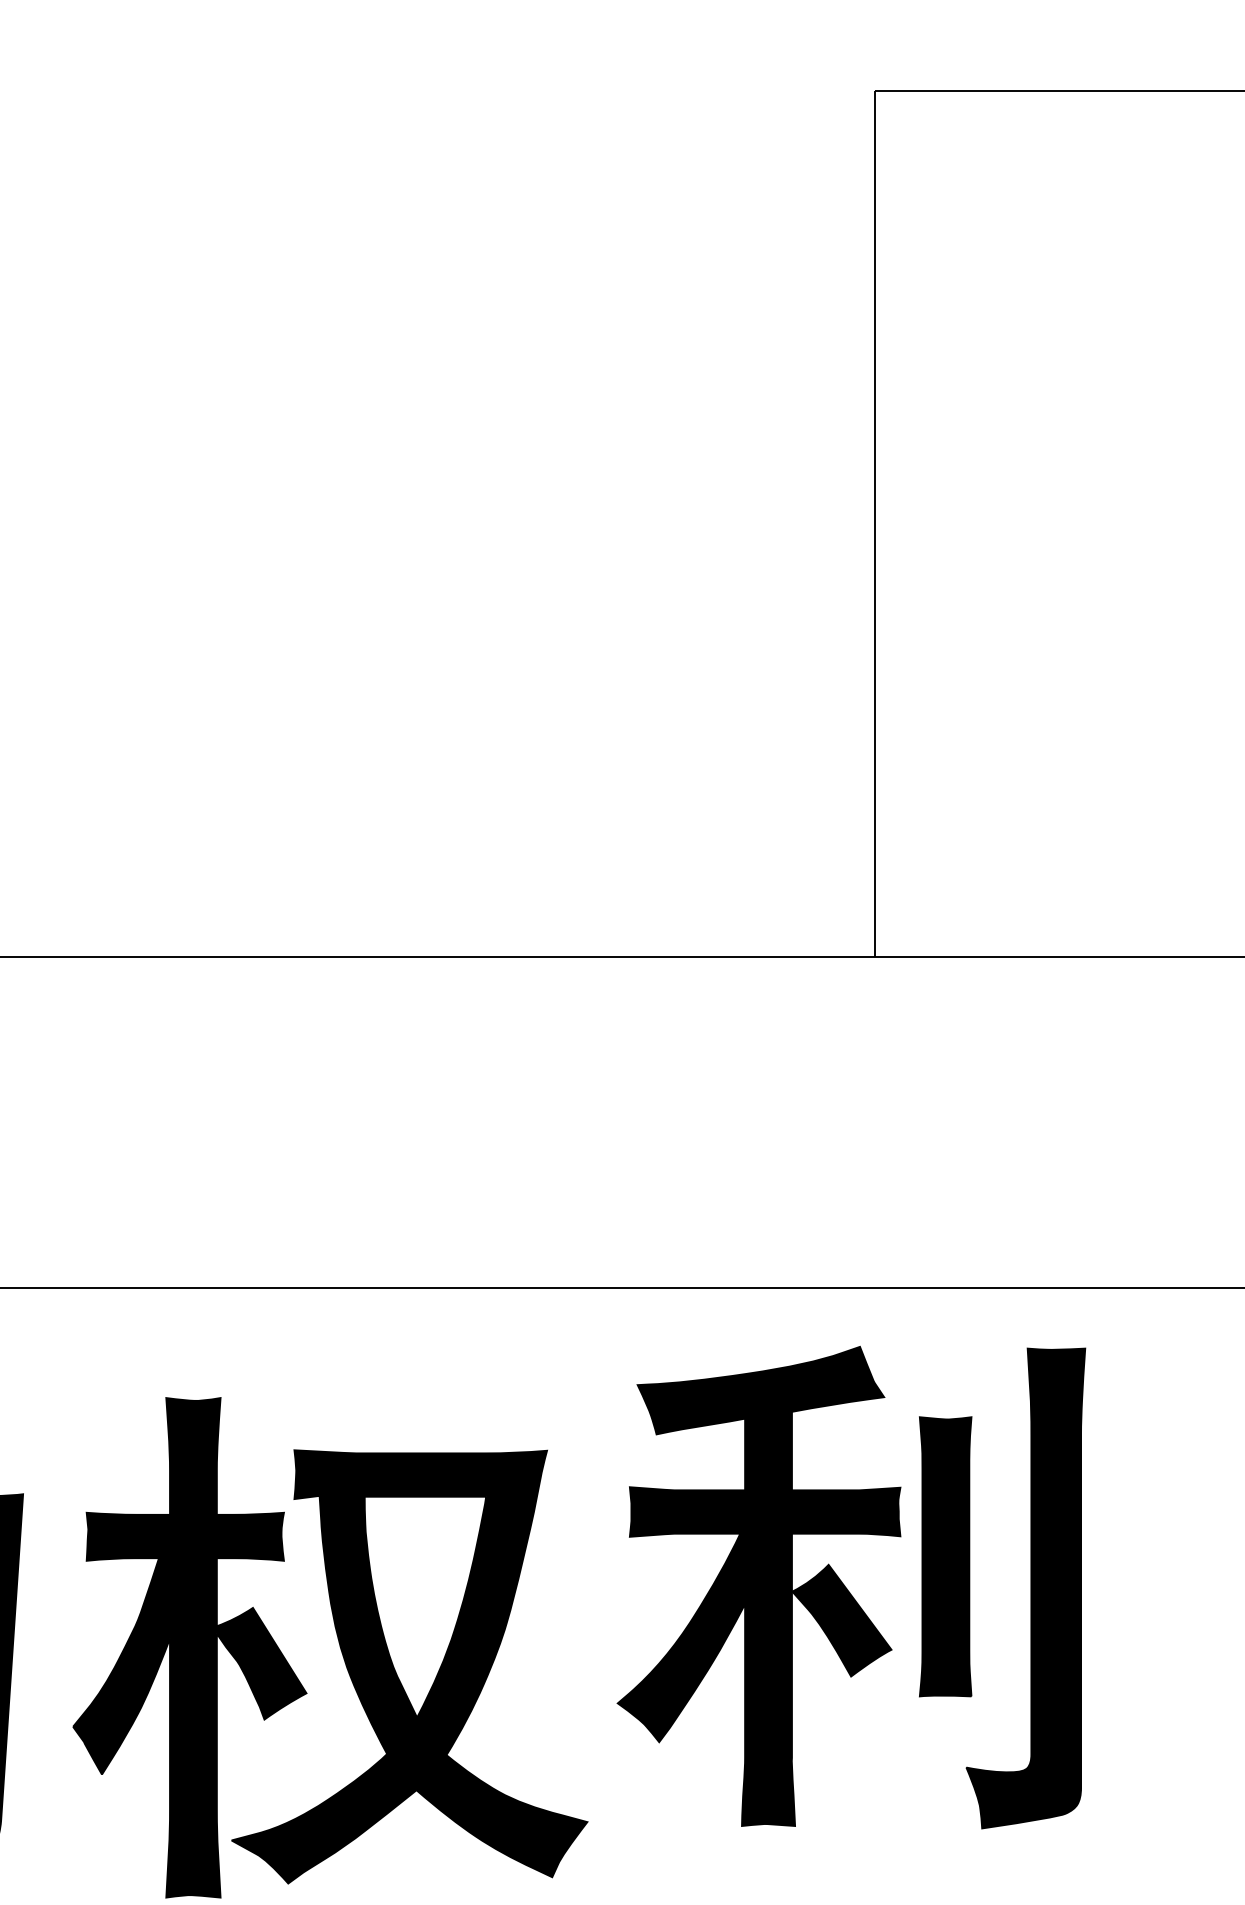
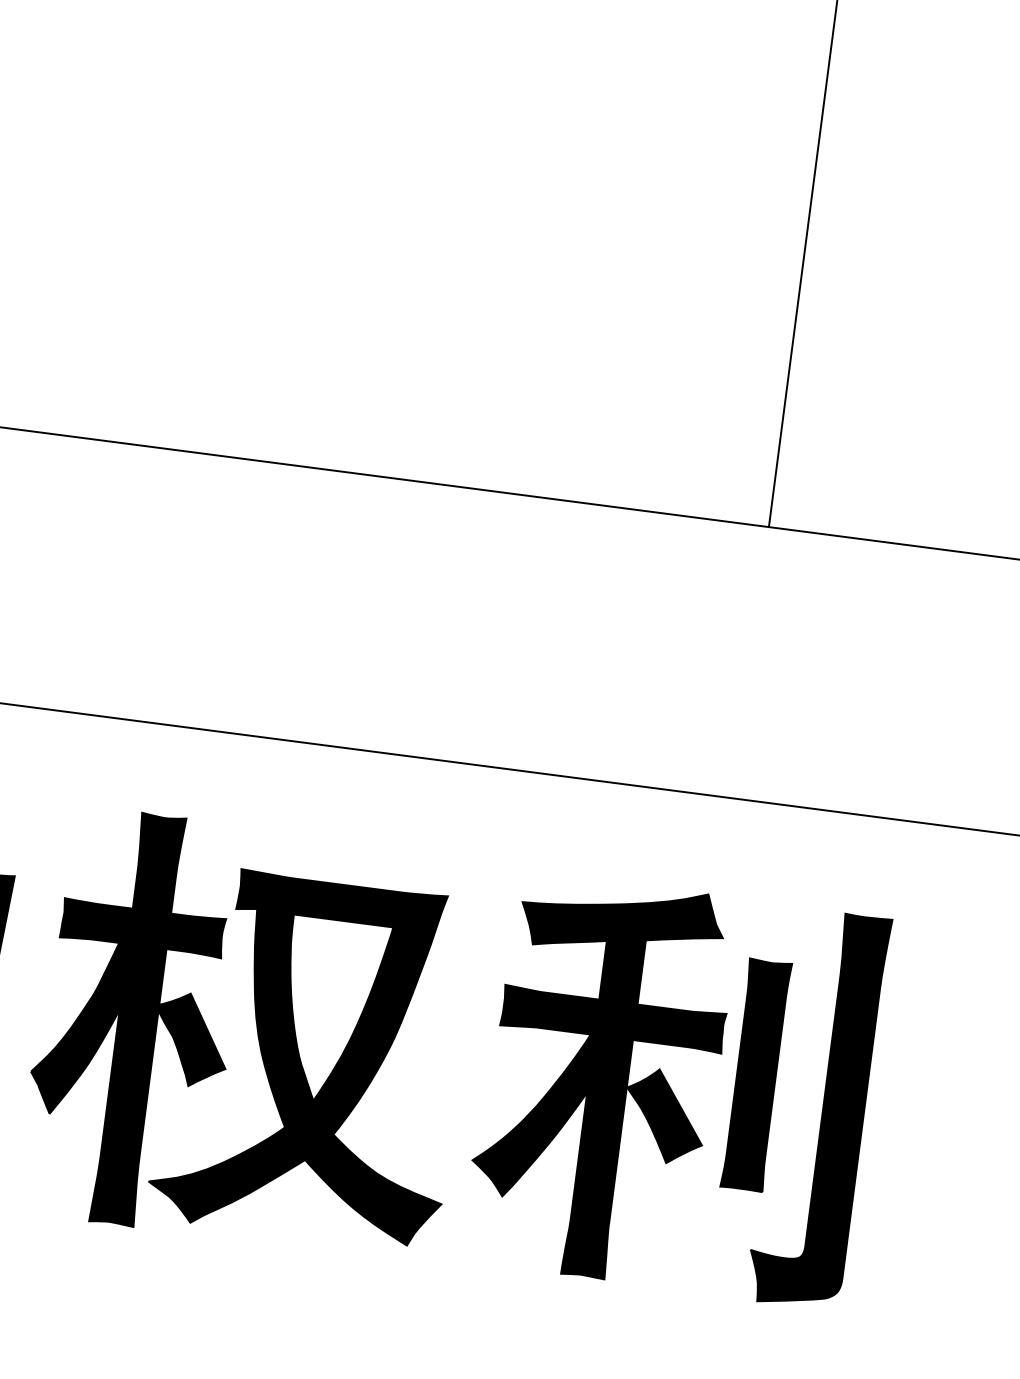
part: (851, 1587) -> (675, 1090), moved

